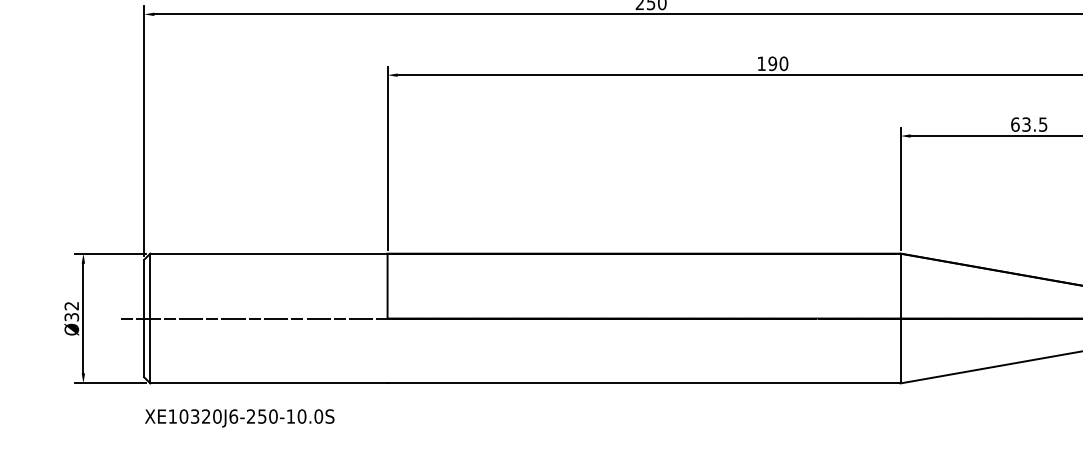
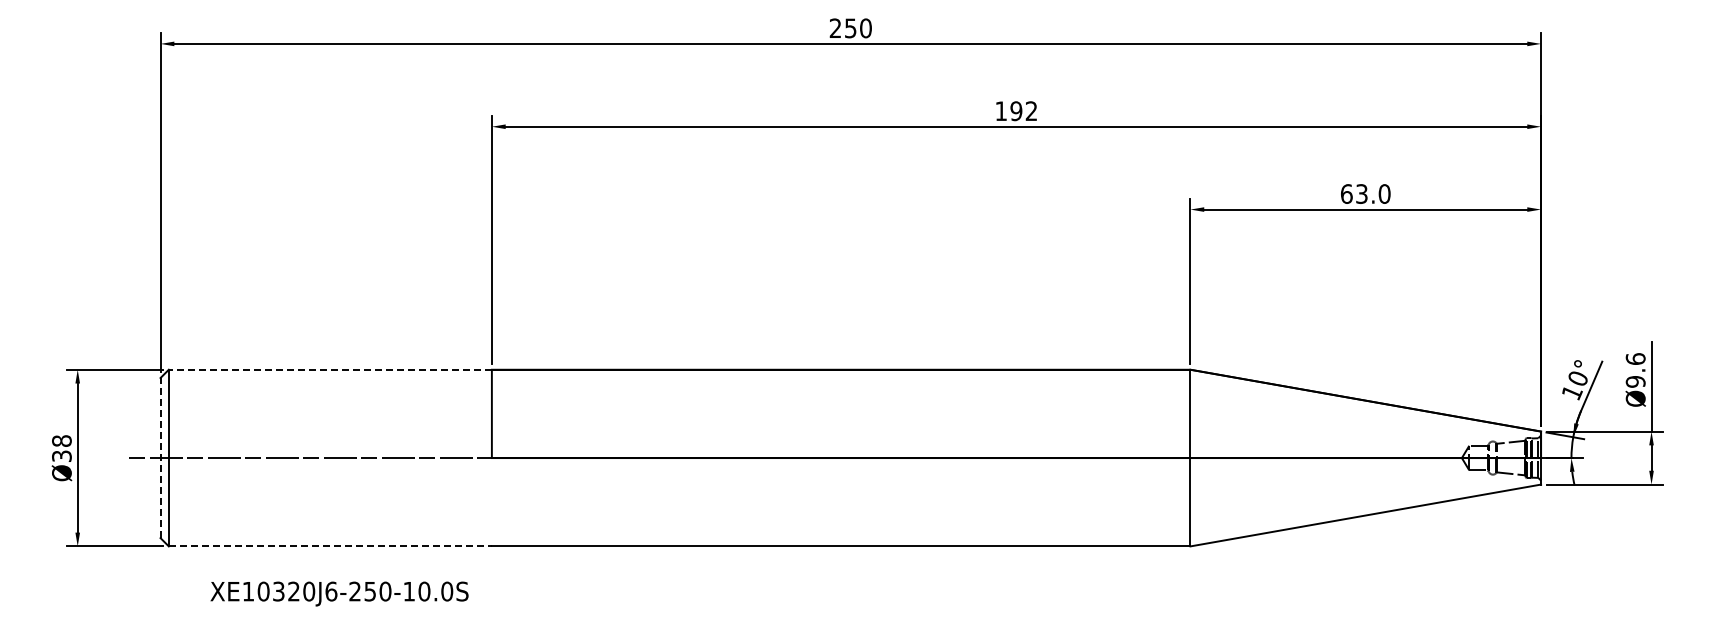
text: (783, 64) -> (1031, 111), 190 -> 192
text: (1043, 124) -> (1384, 193), 63.5 -> 63.0
line: (269, 253) -> (330, 369), solid -> dashed
text: (71, 305) -> (61, 440), Ø32 -> Ø38
line: (144, 318) -> (160, 457), solid -> dashed
line: (269, 383) -> (330, 546), solid -> dashed
text: (239, 417) -> (339, 593), moved

